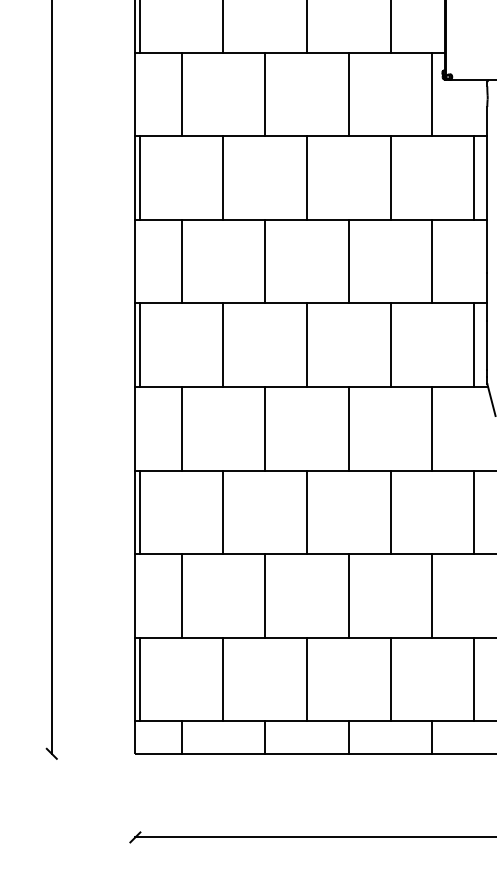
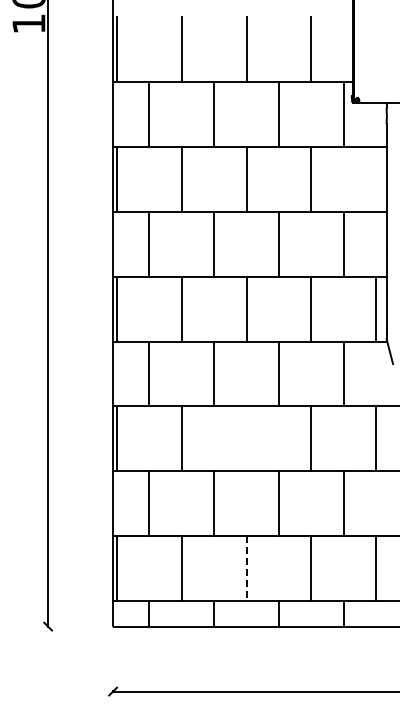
line: (474, 177) -> (376, 178), removed
line: (307, 511) -> (246, 438), removed
line: (307, 680) -> (246, 569), solid -> dashed

